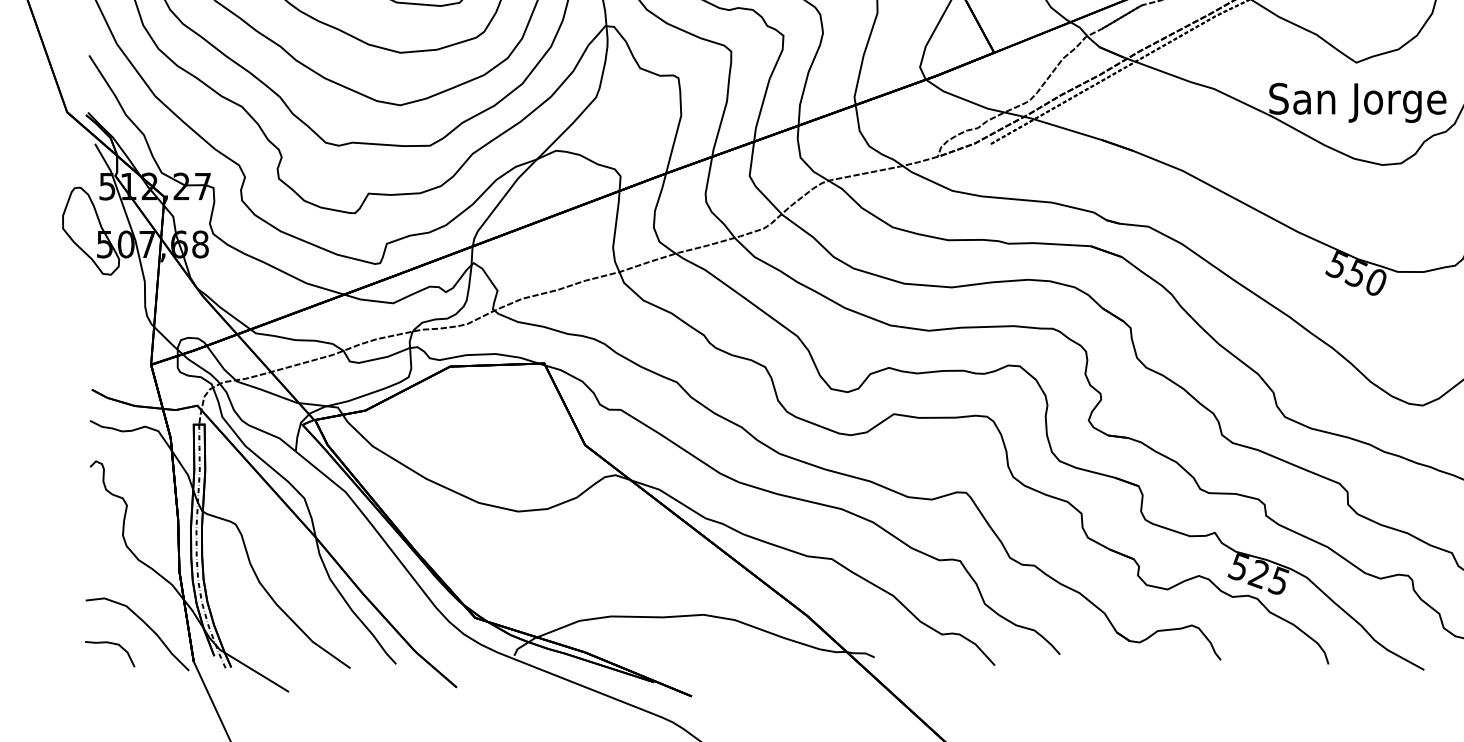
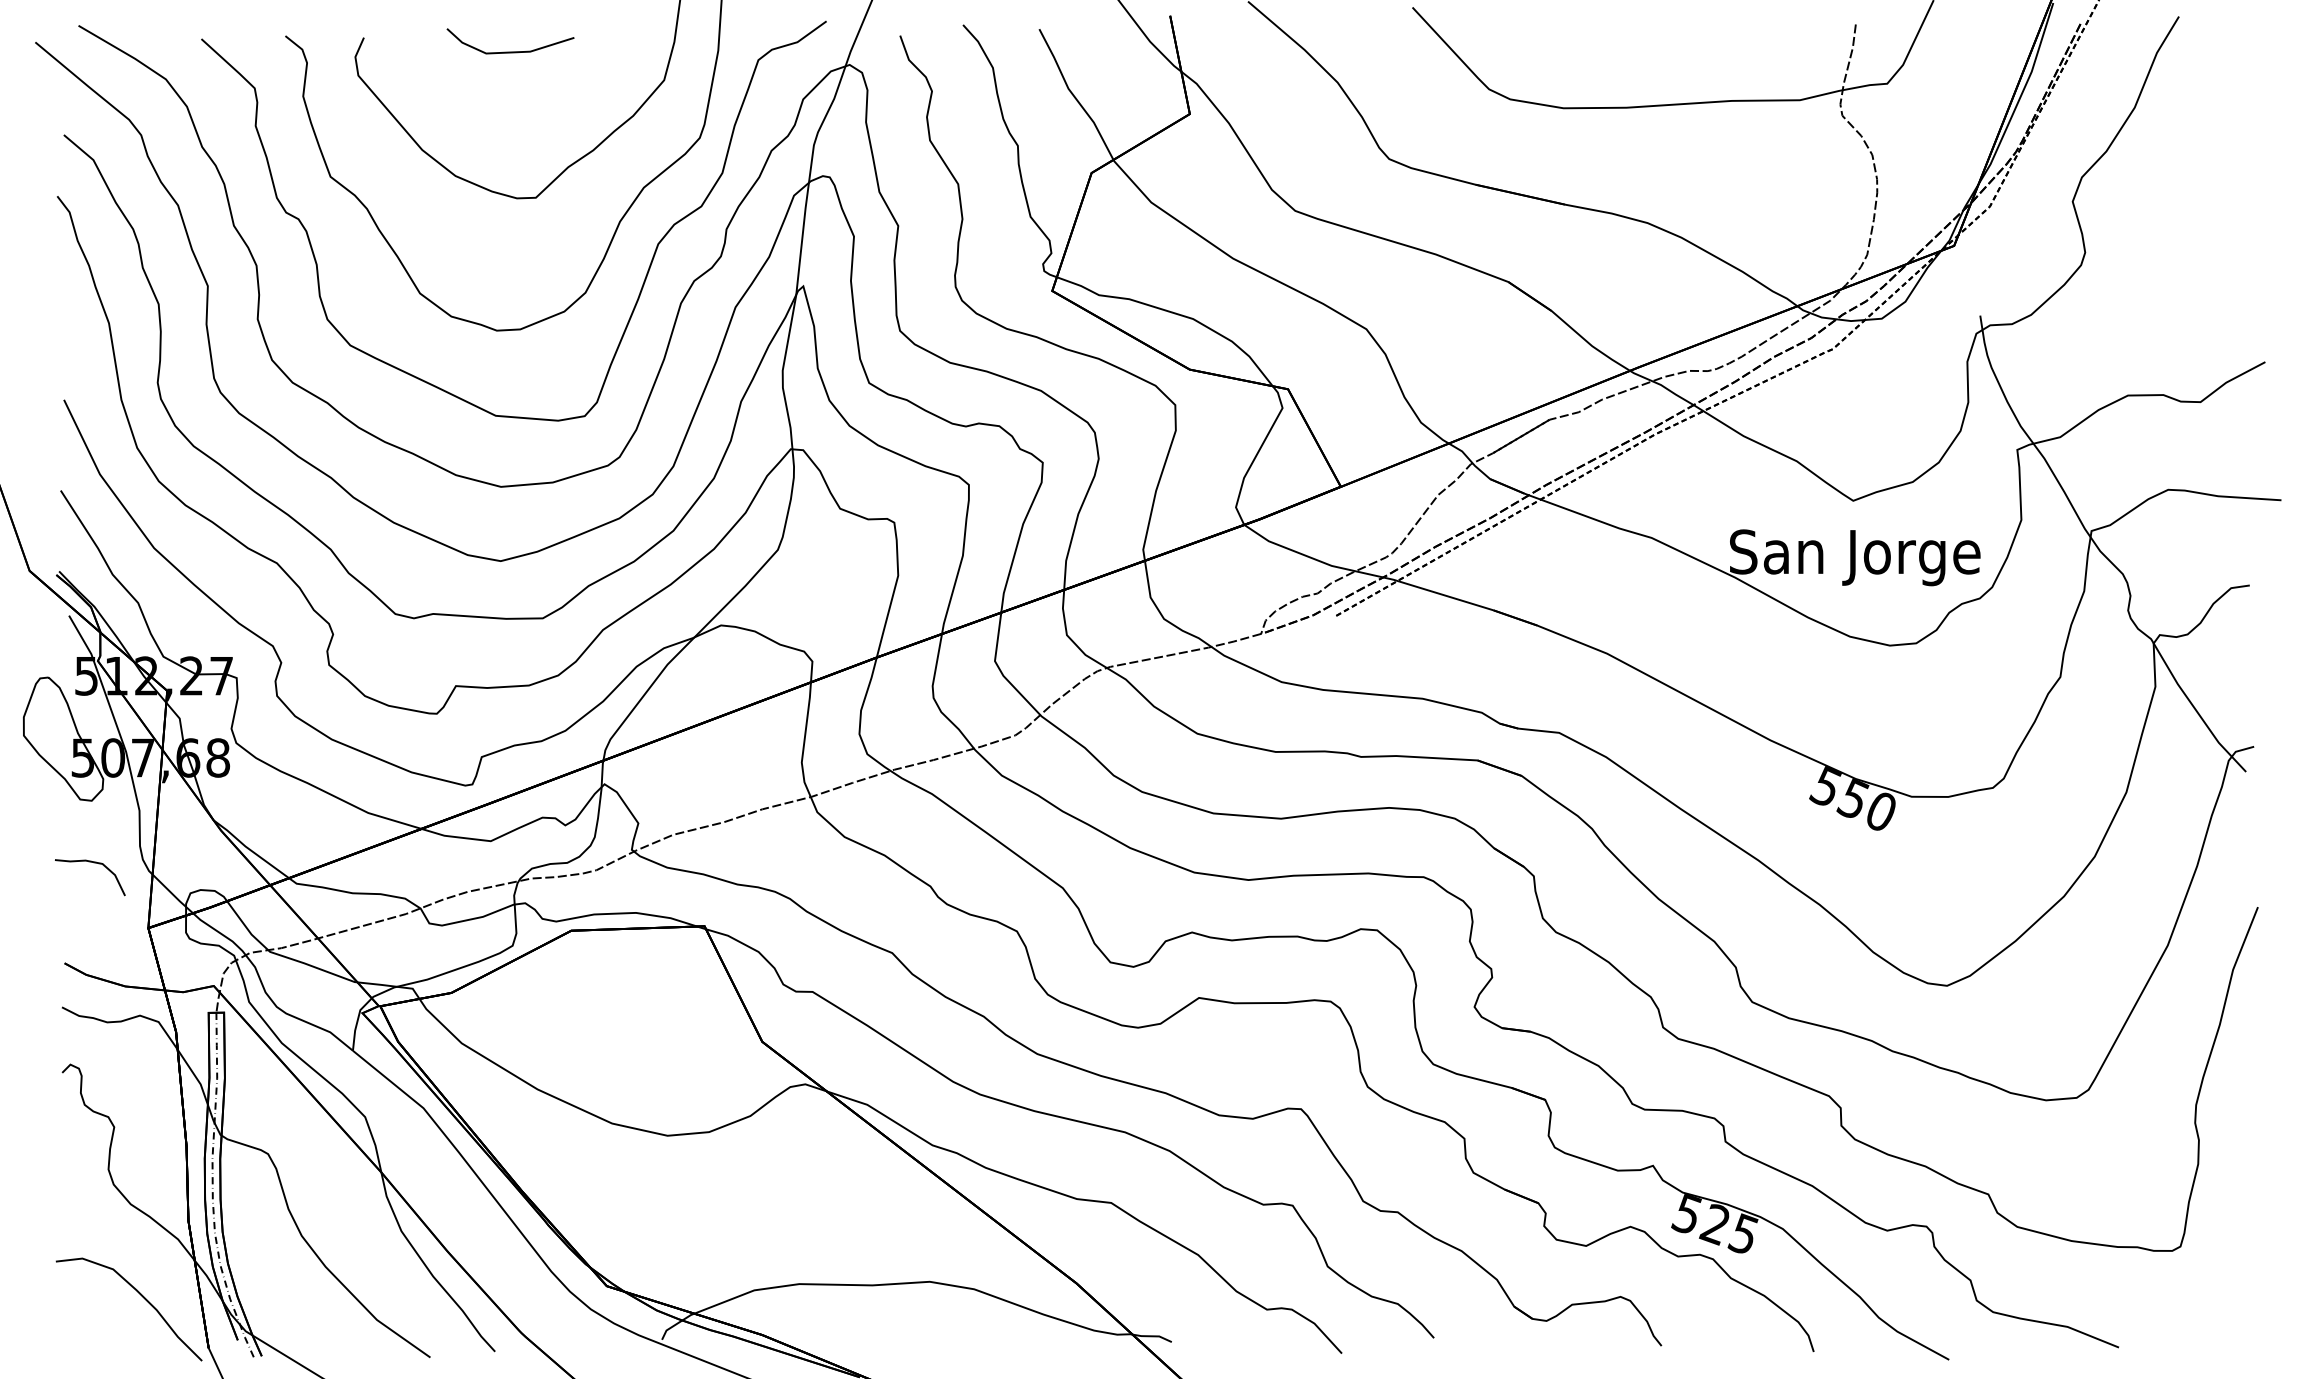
curve: (112, 644) -> (93, 863), moved

